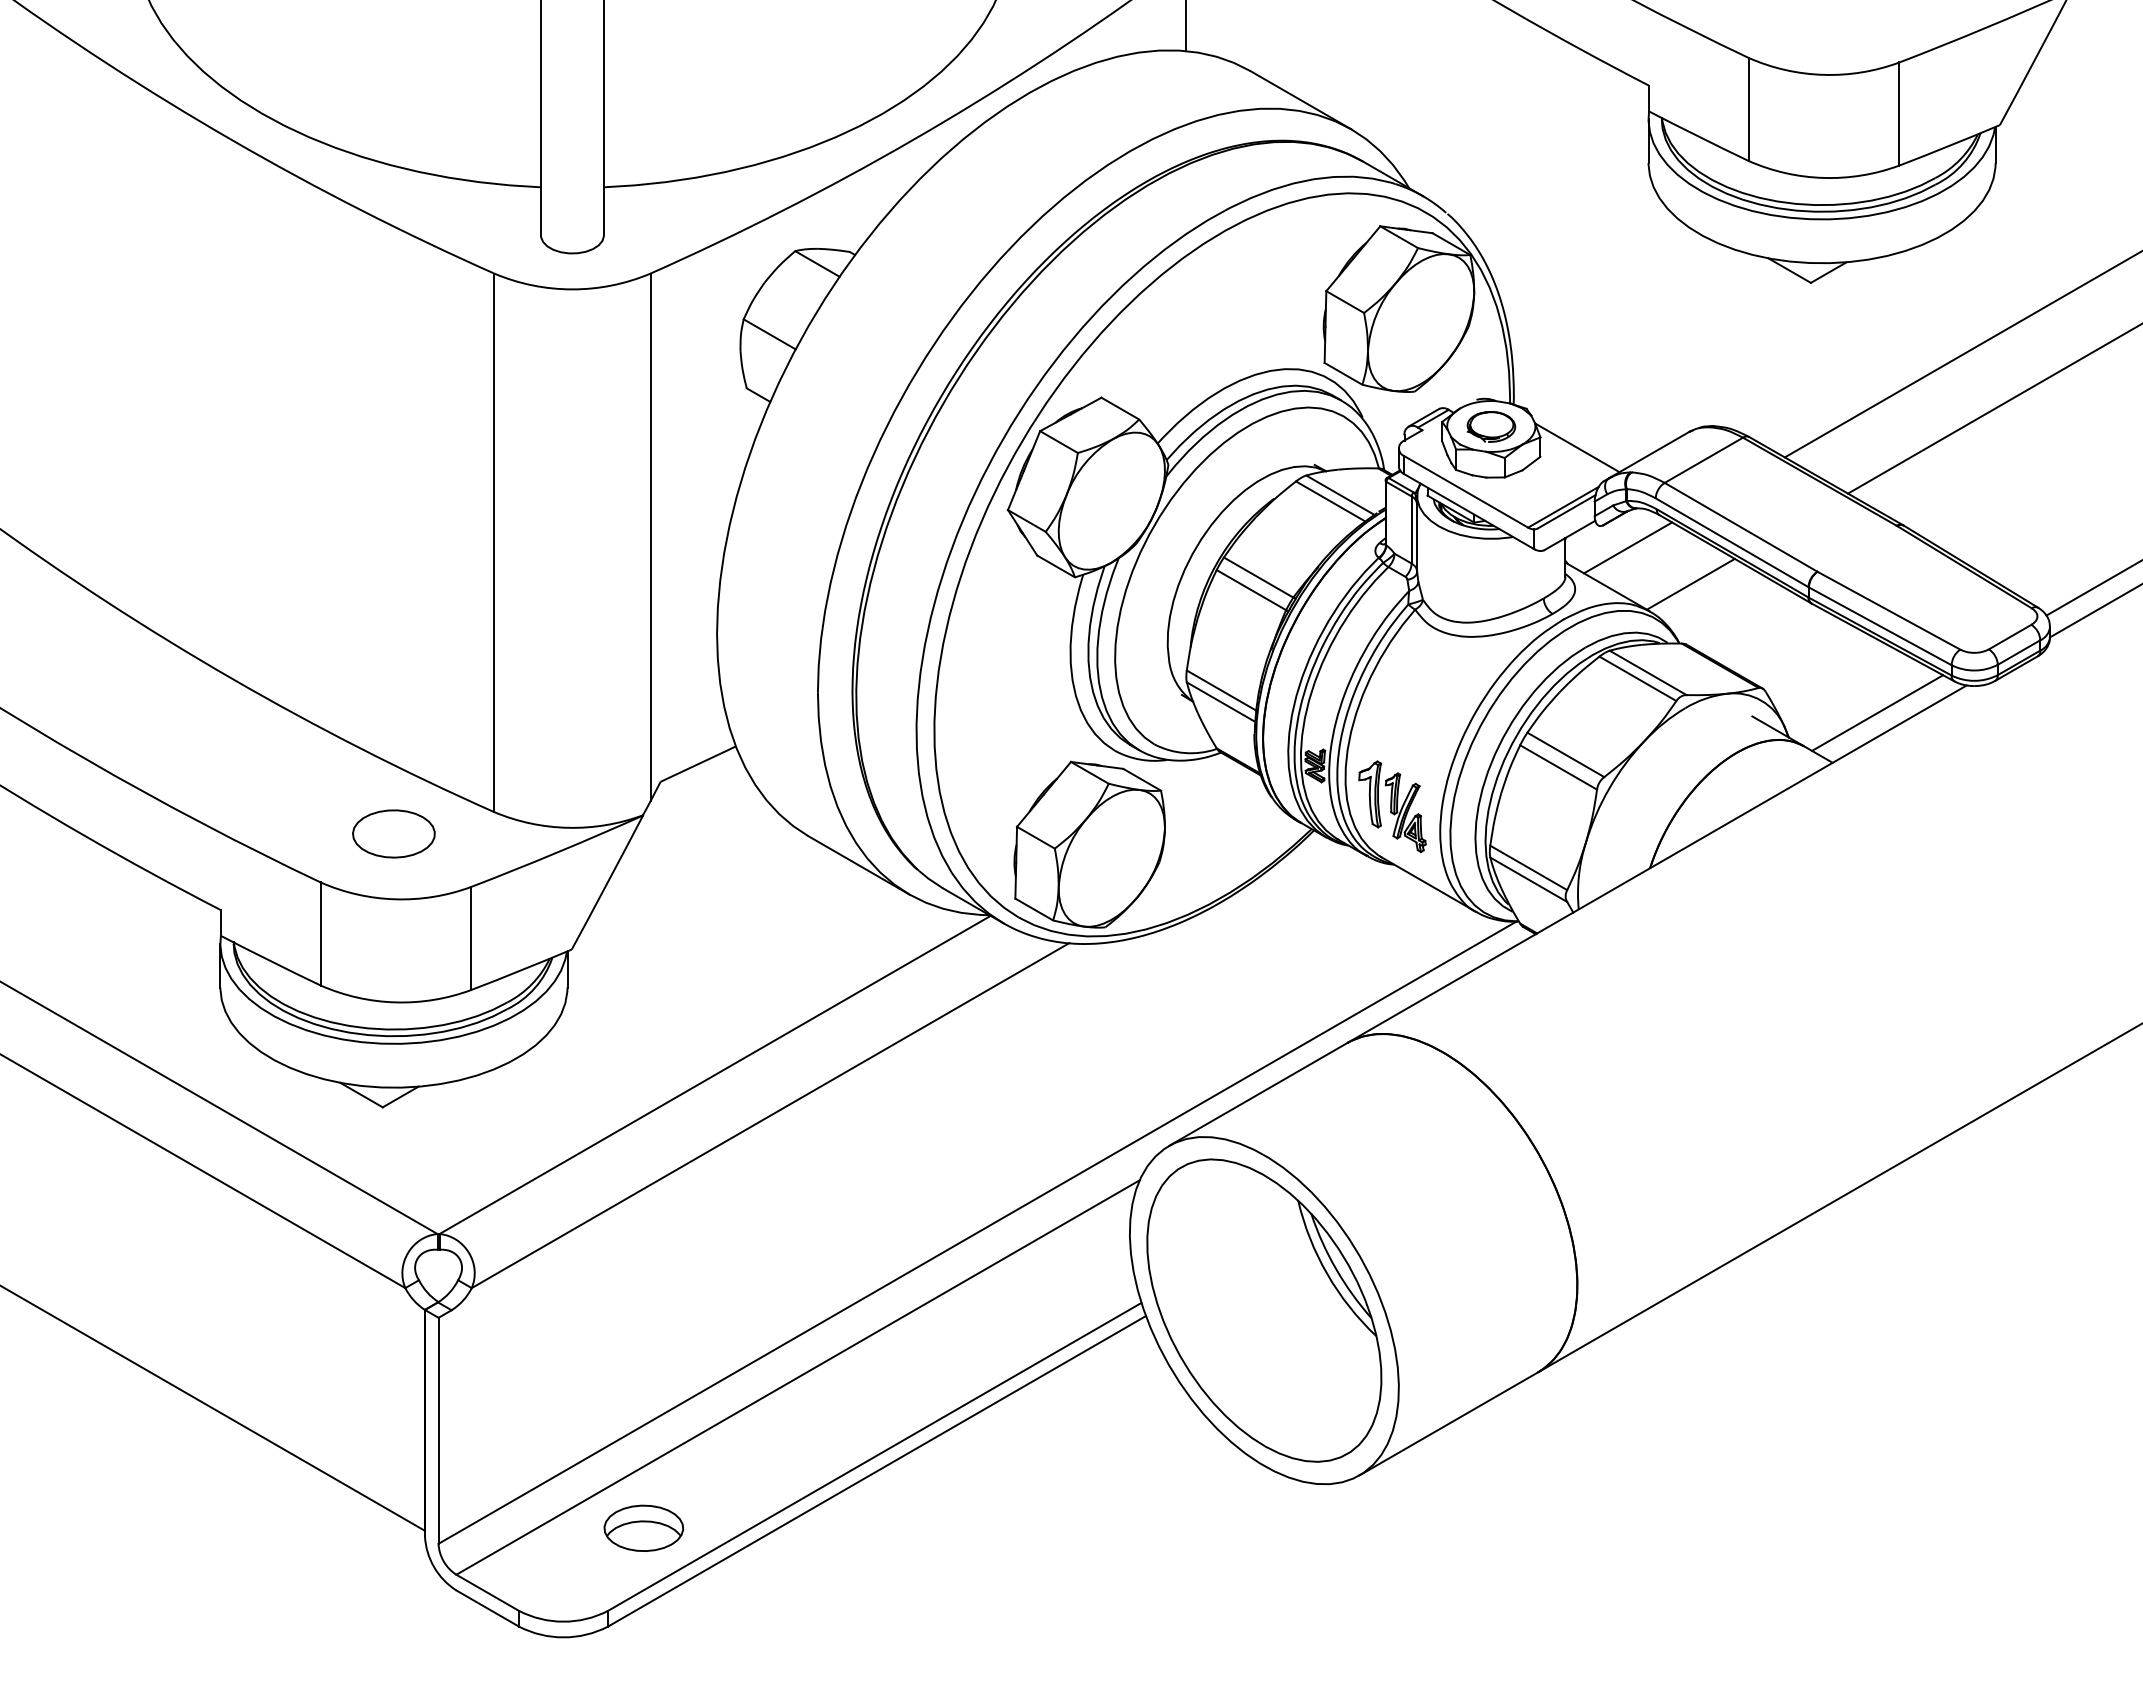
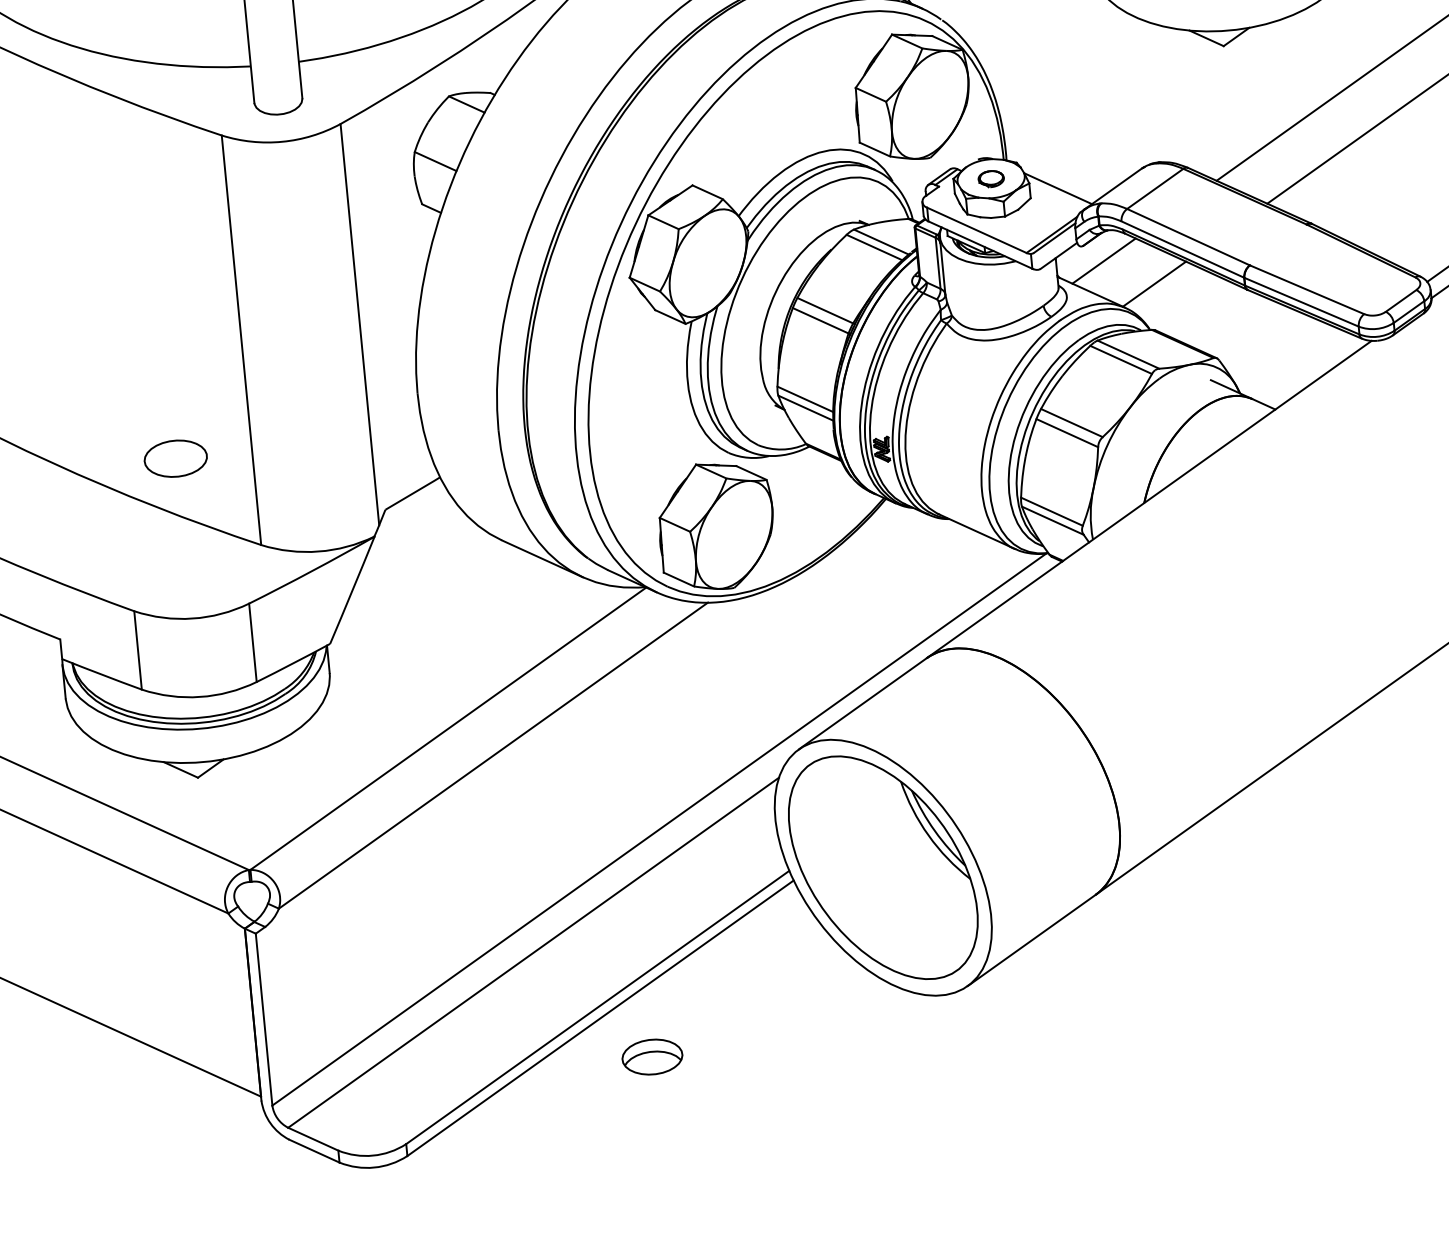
part: (1491, 426) -> (991, 178), size x0.7
line: (1877, 712) -> (1305, 367), removed
part: (1392, 806) -> (943, 474), removed
part: (393, 833) -> (175, 458), moved
part: (643, 1527) -> (652, 1056), moved

